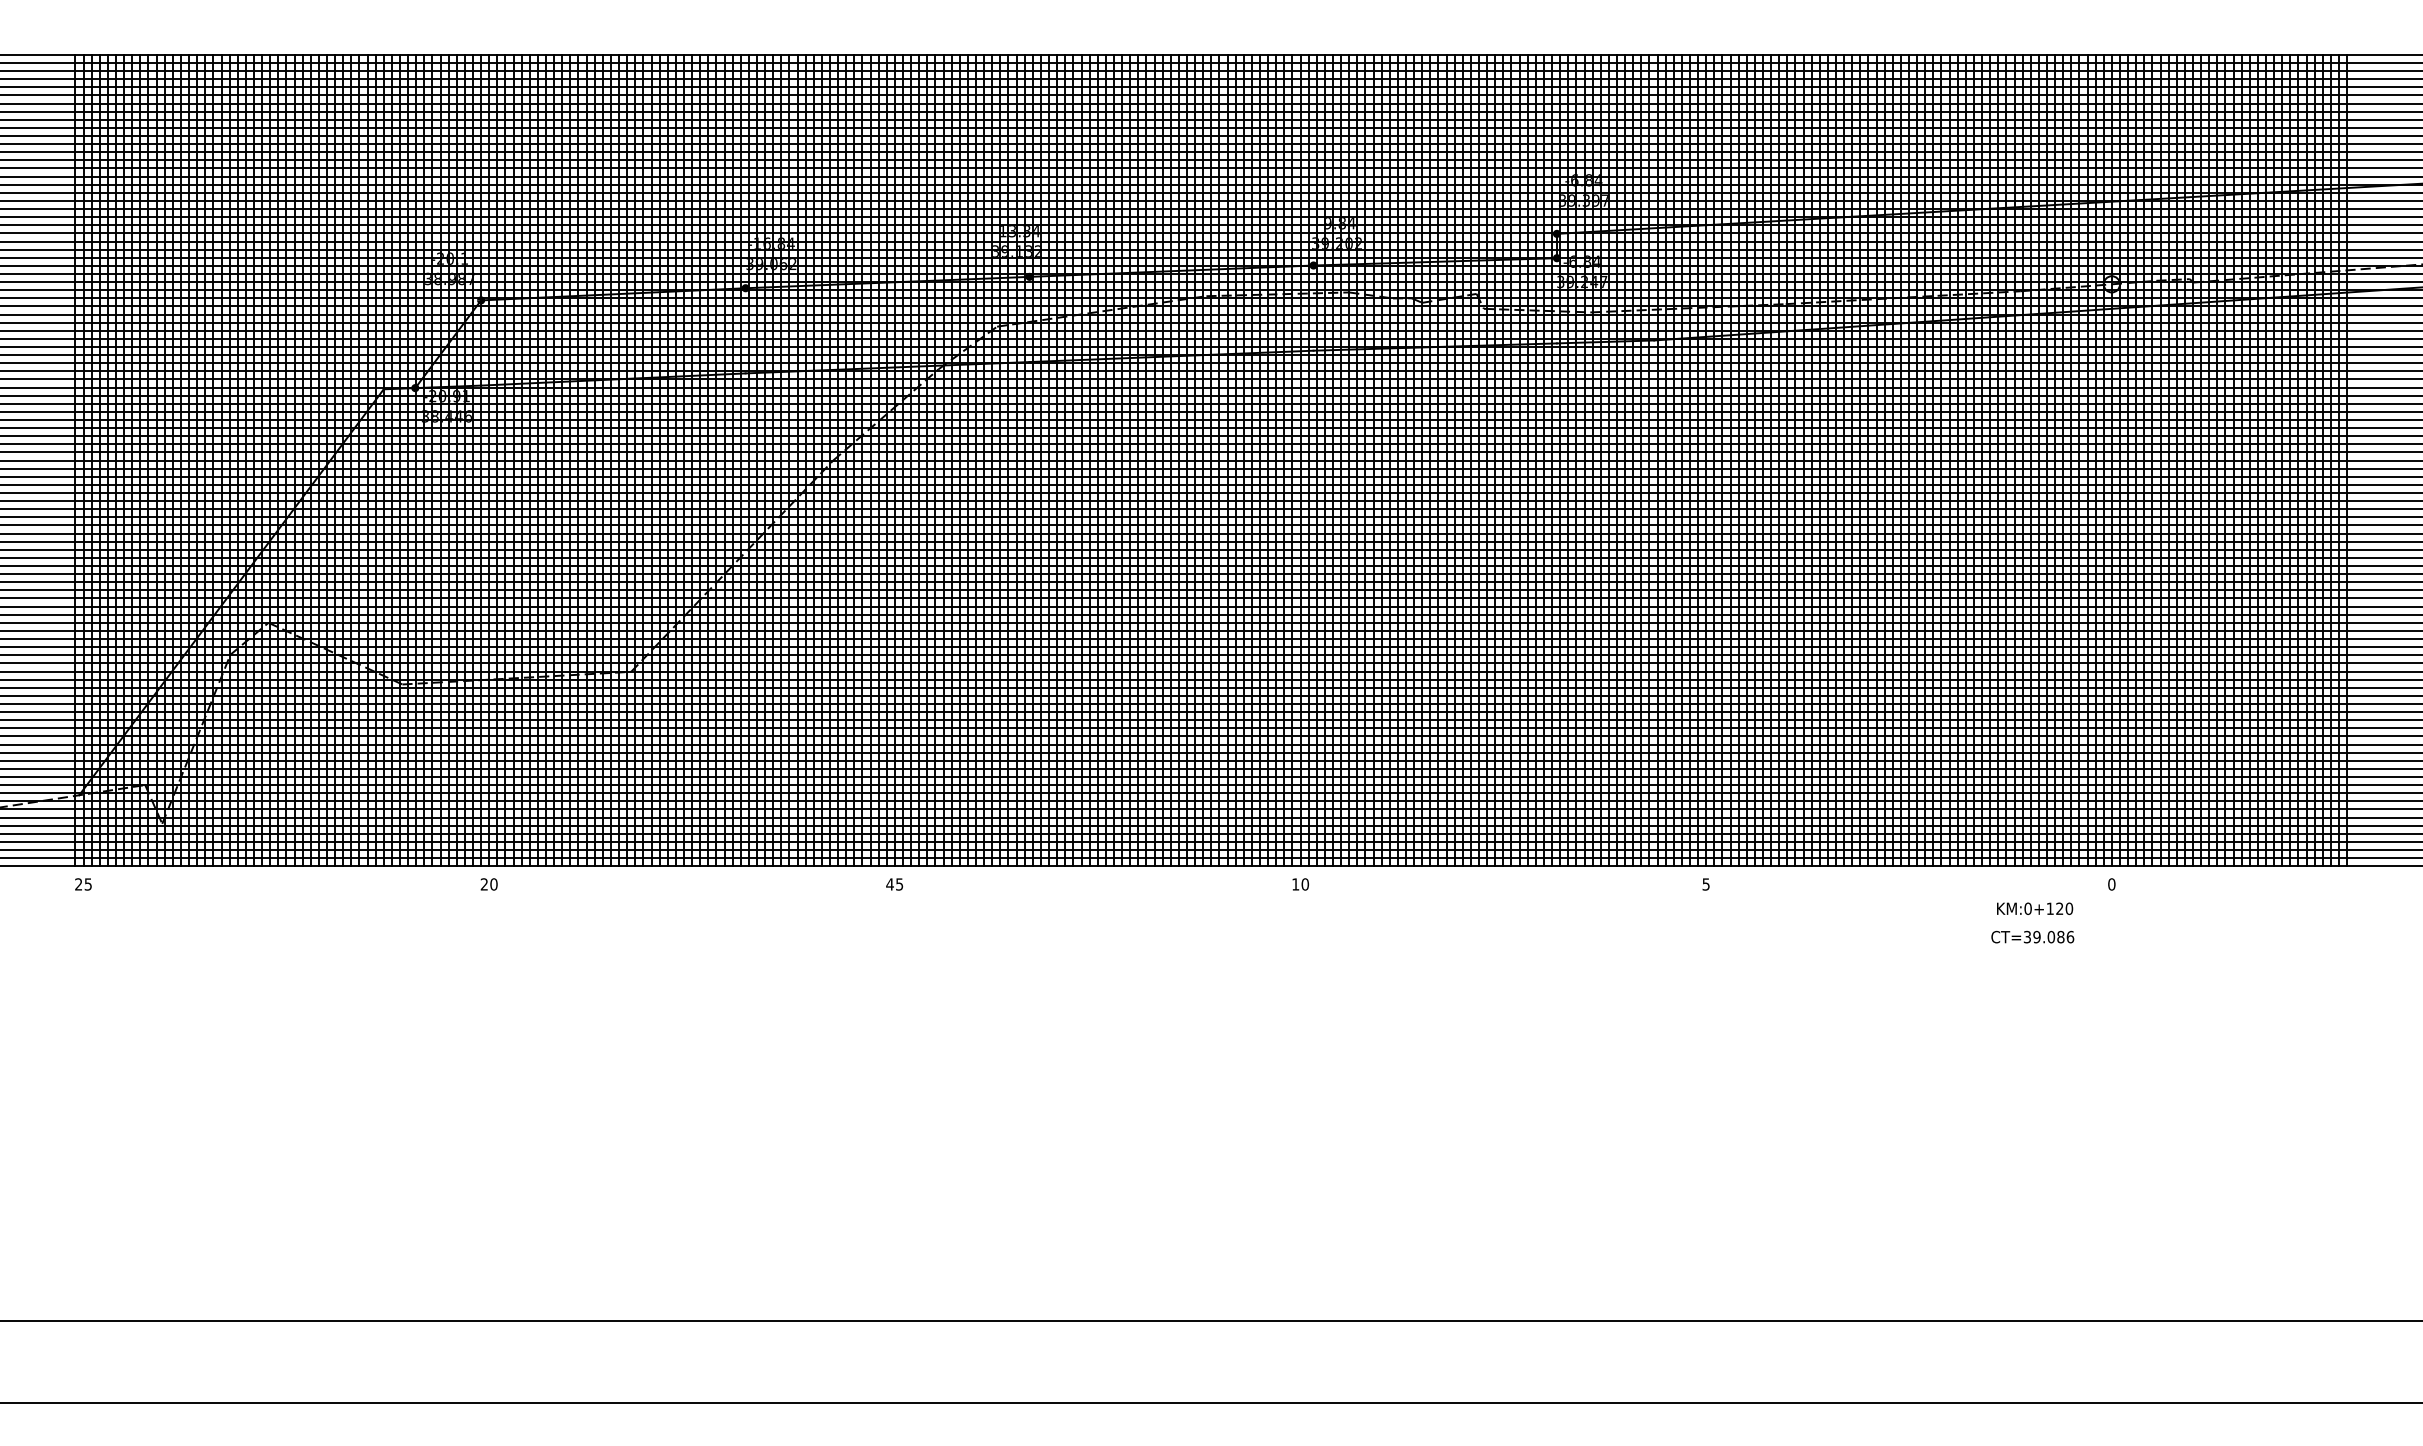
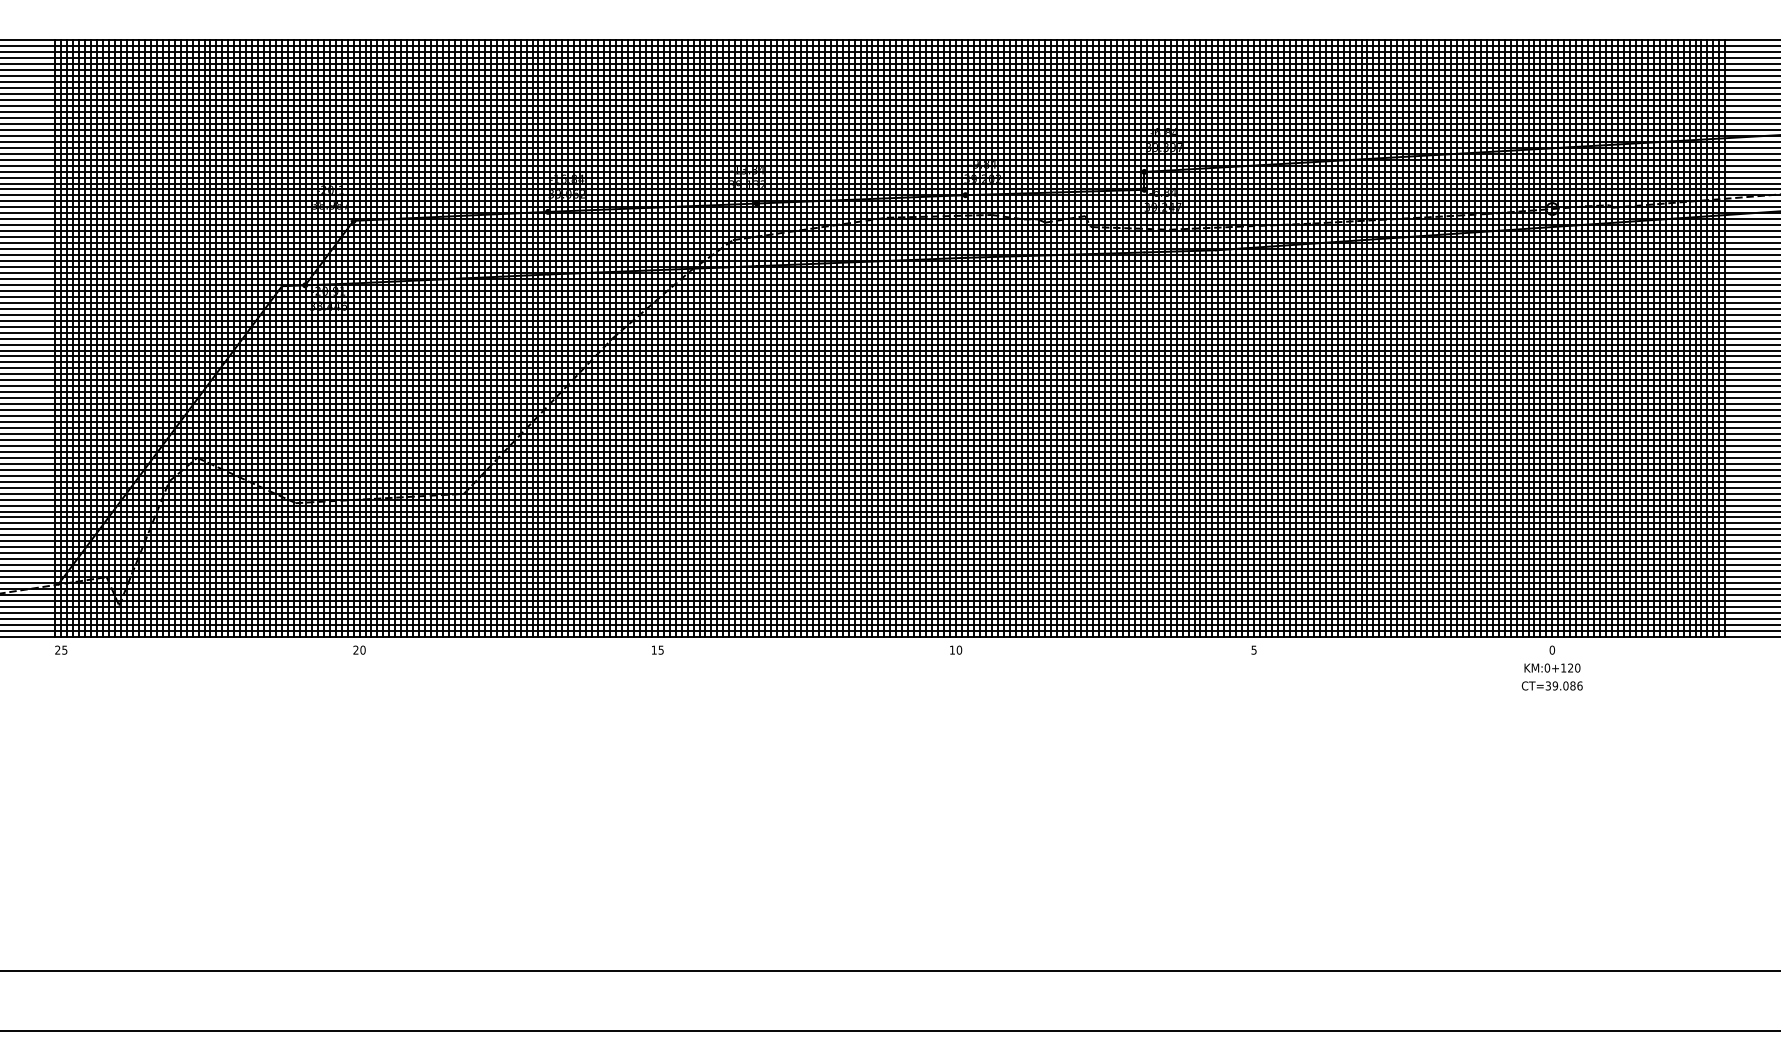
text: (889, 884) -> (653, 650), 45 -> 15
text: (2035, 908) -> (1552, 667), moved
text: (2032, 936) -> (1552, 685), moved

